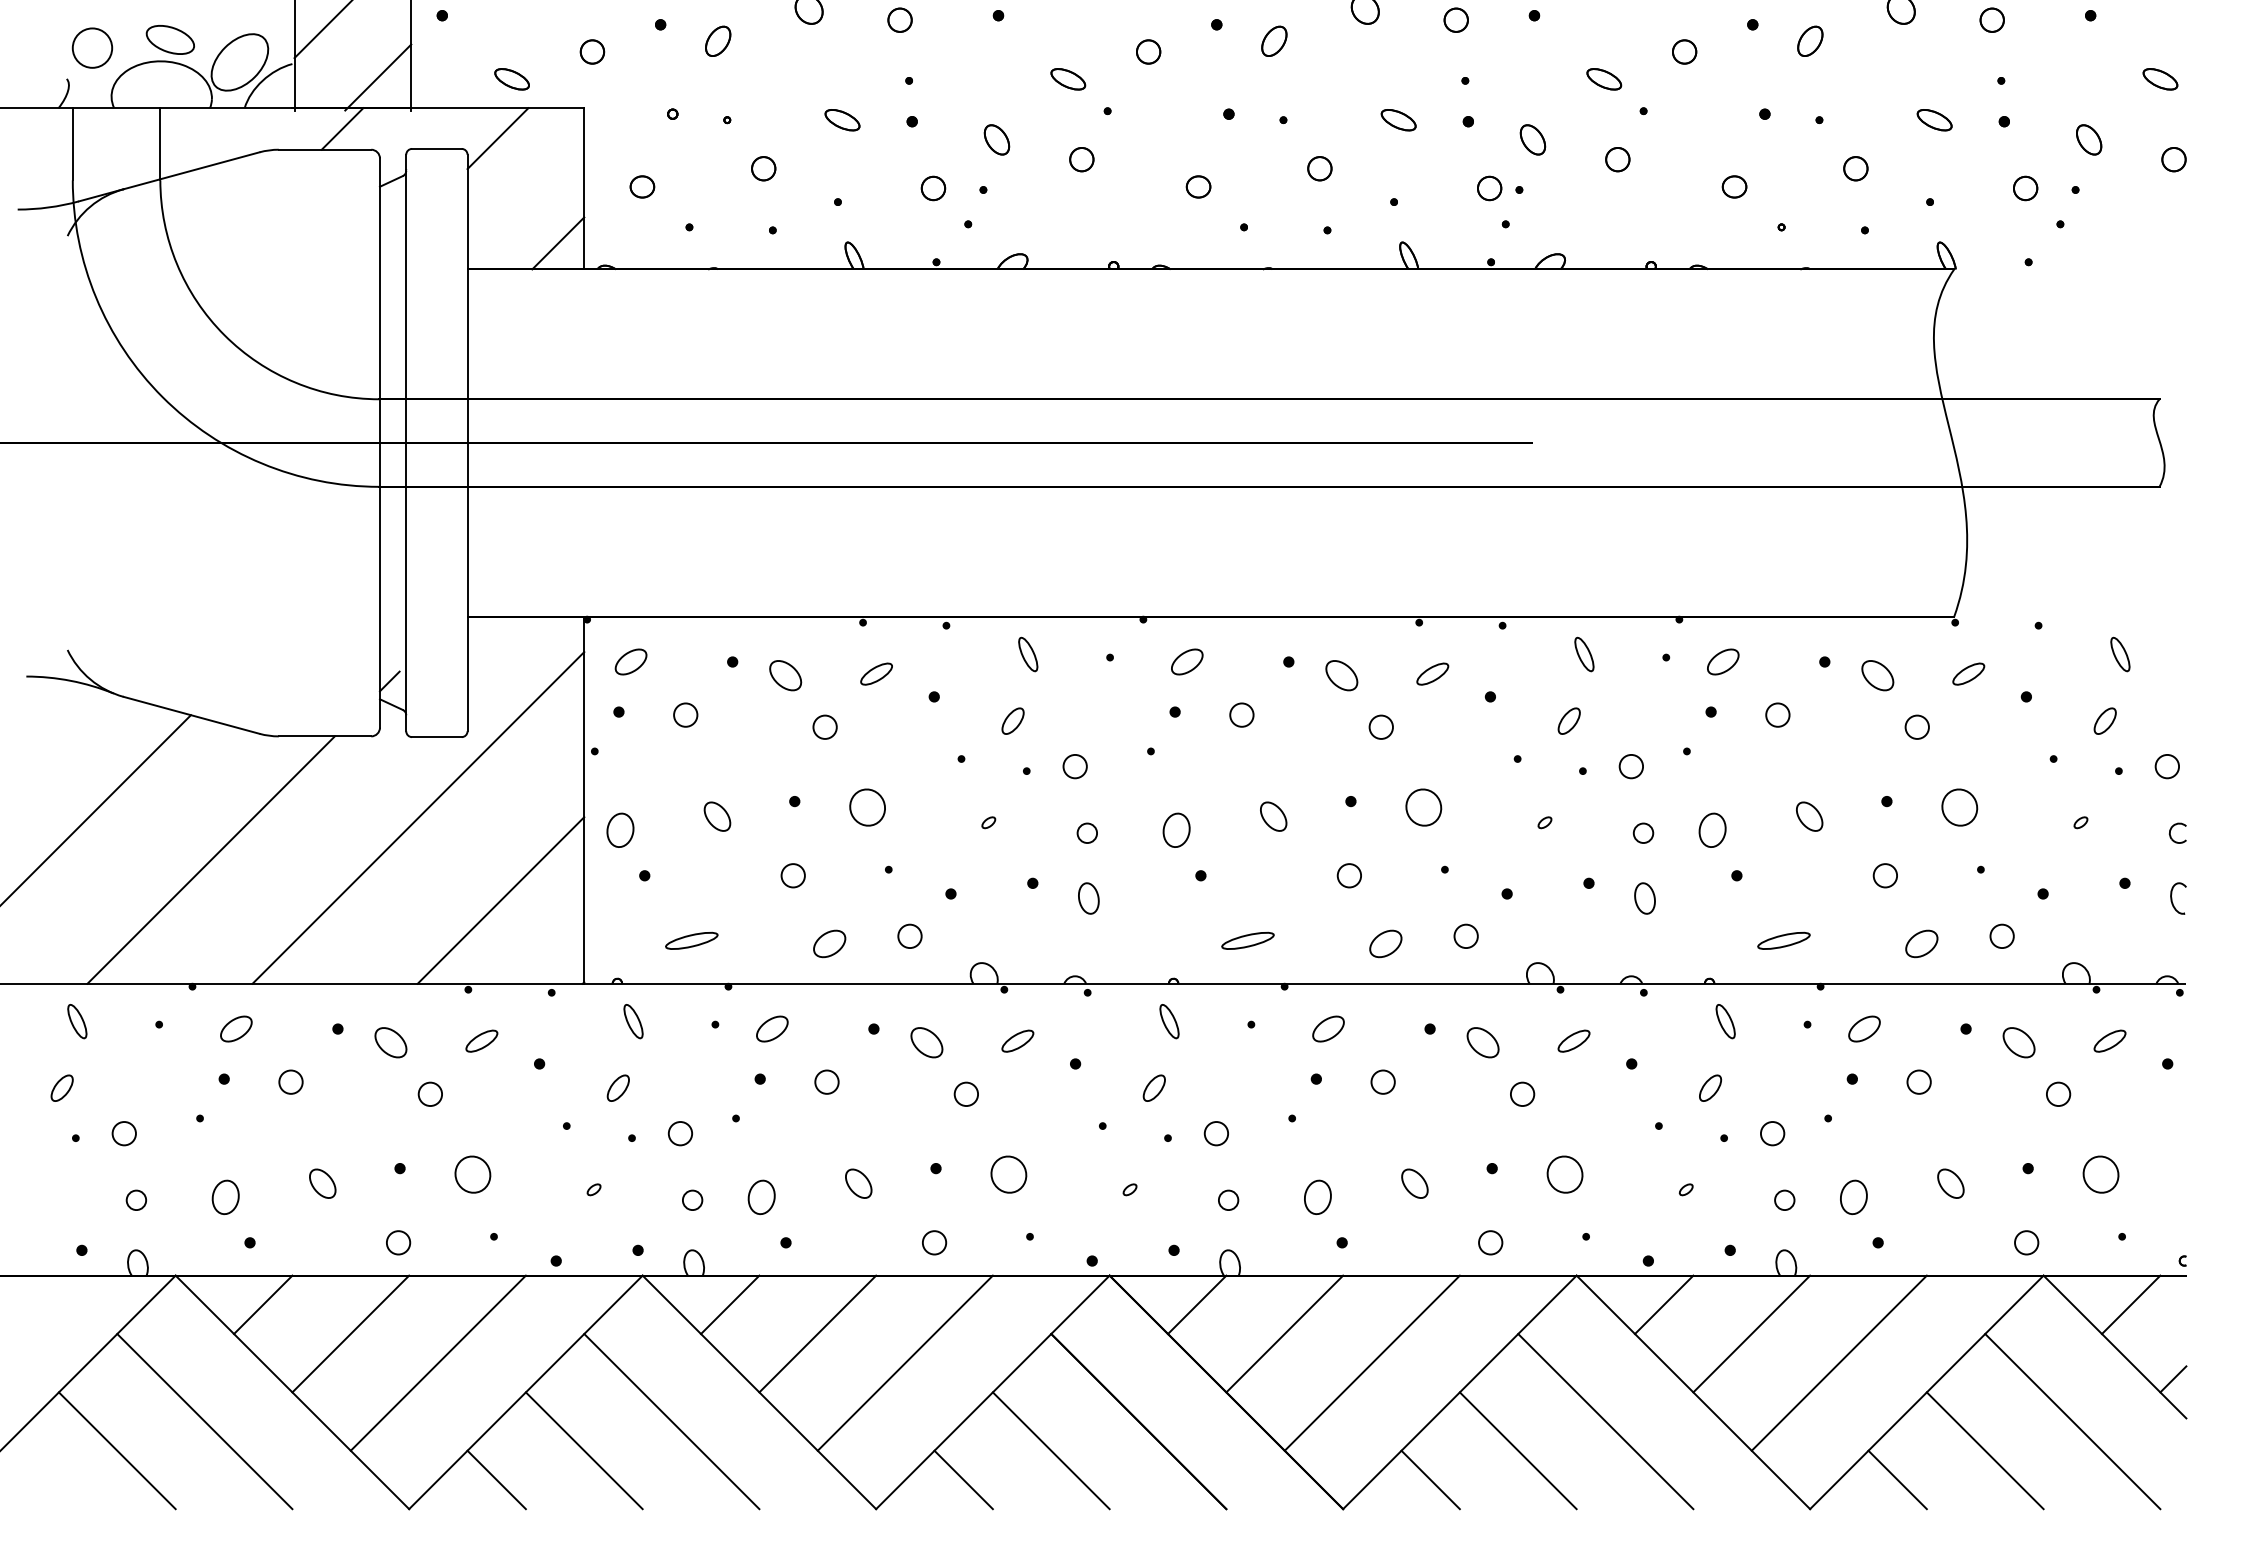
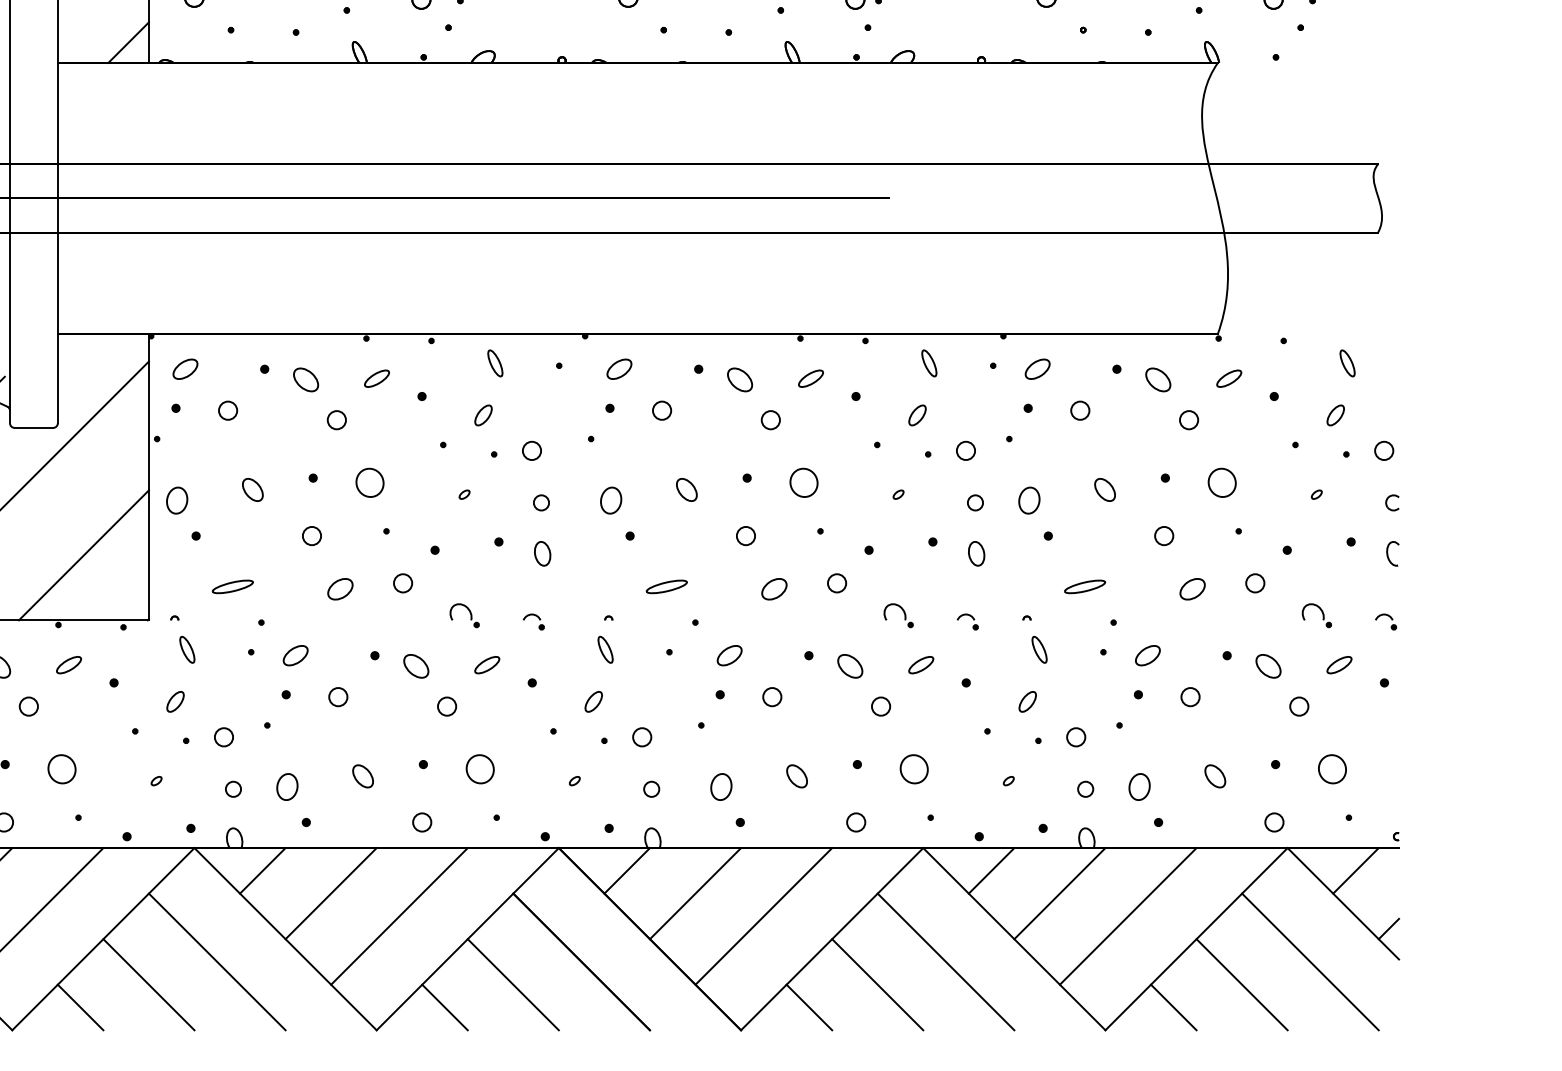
line: (1385, 983) -> (774, 620), removed

